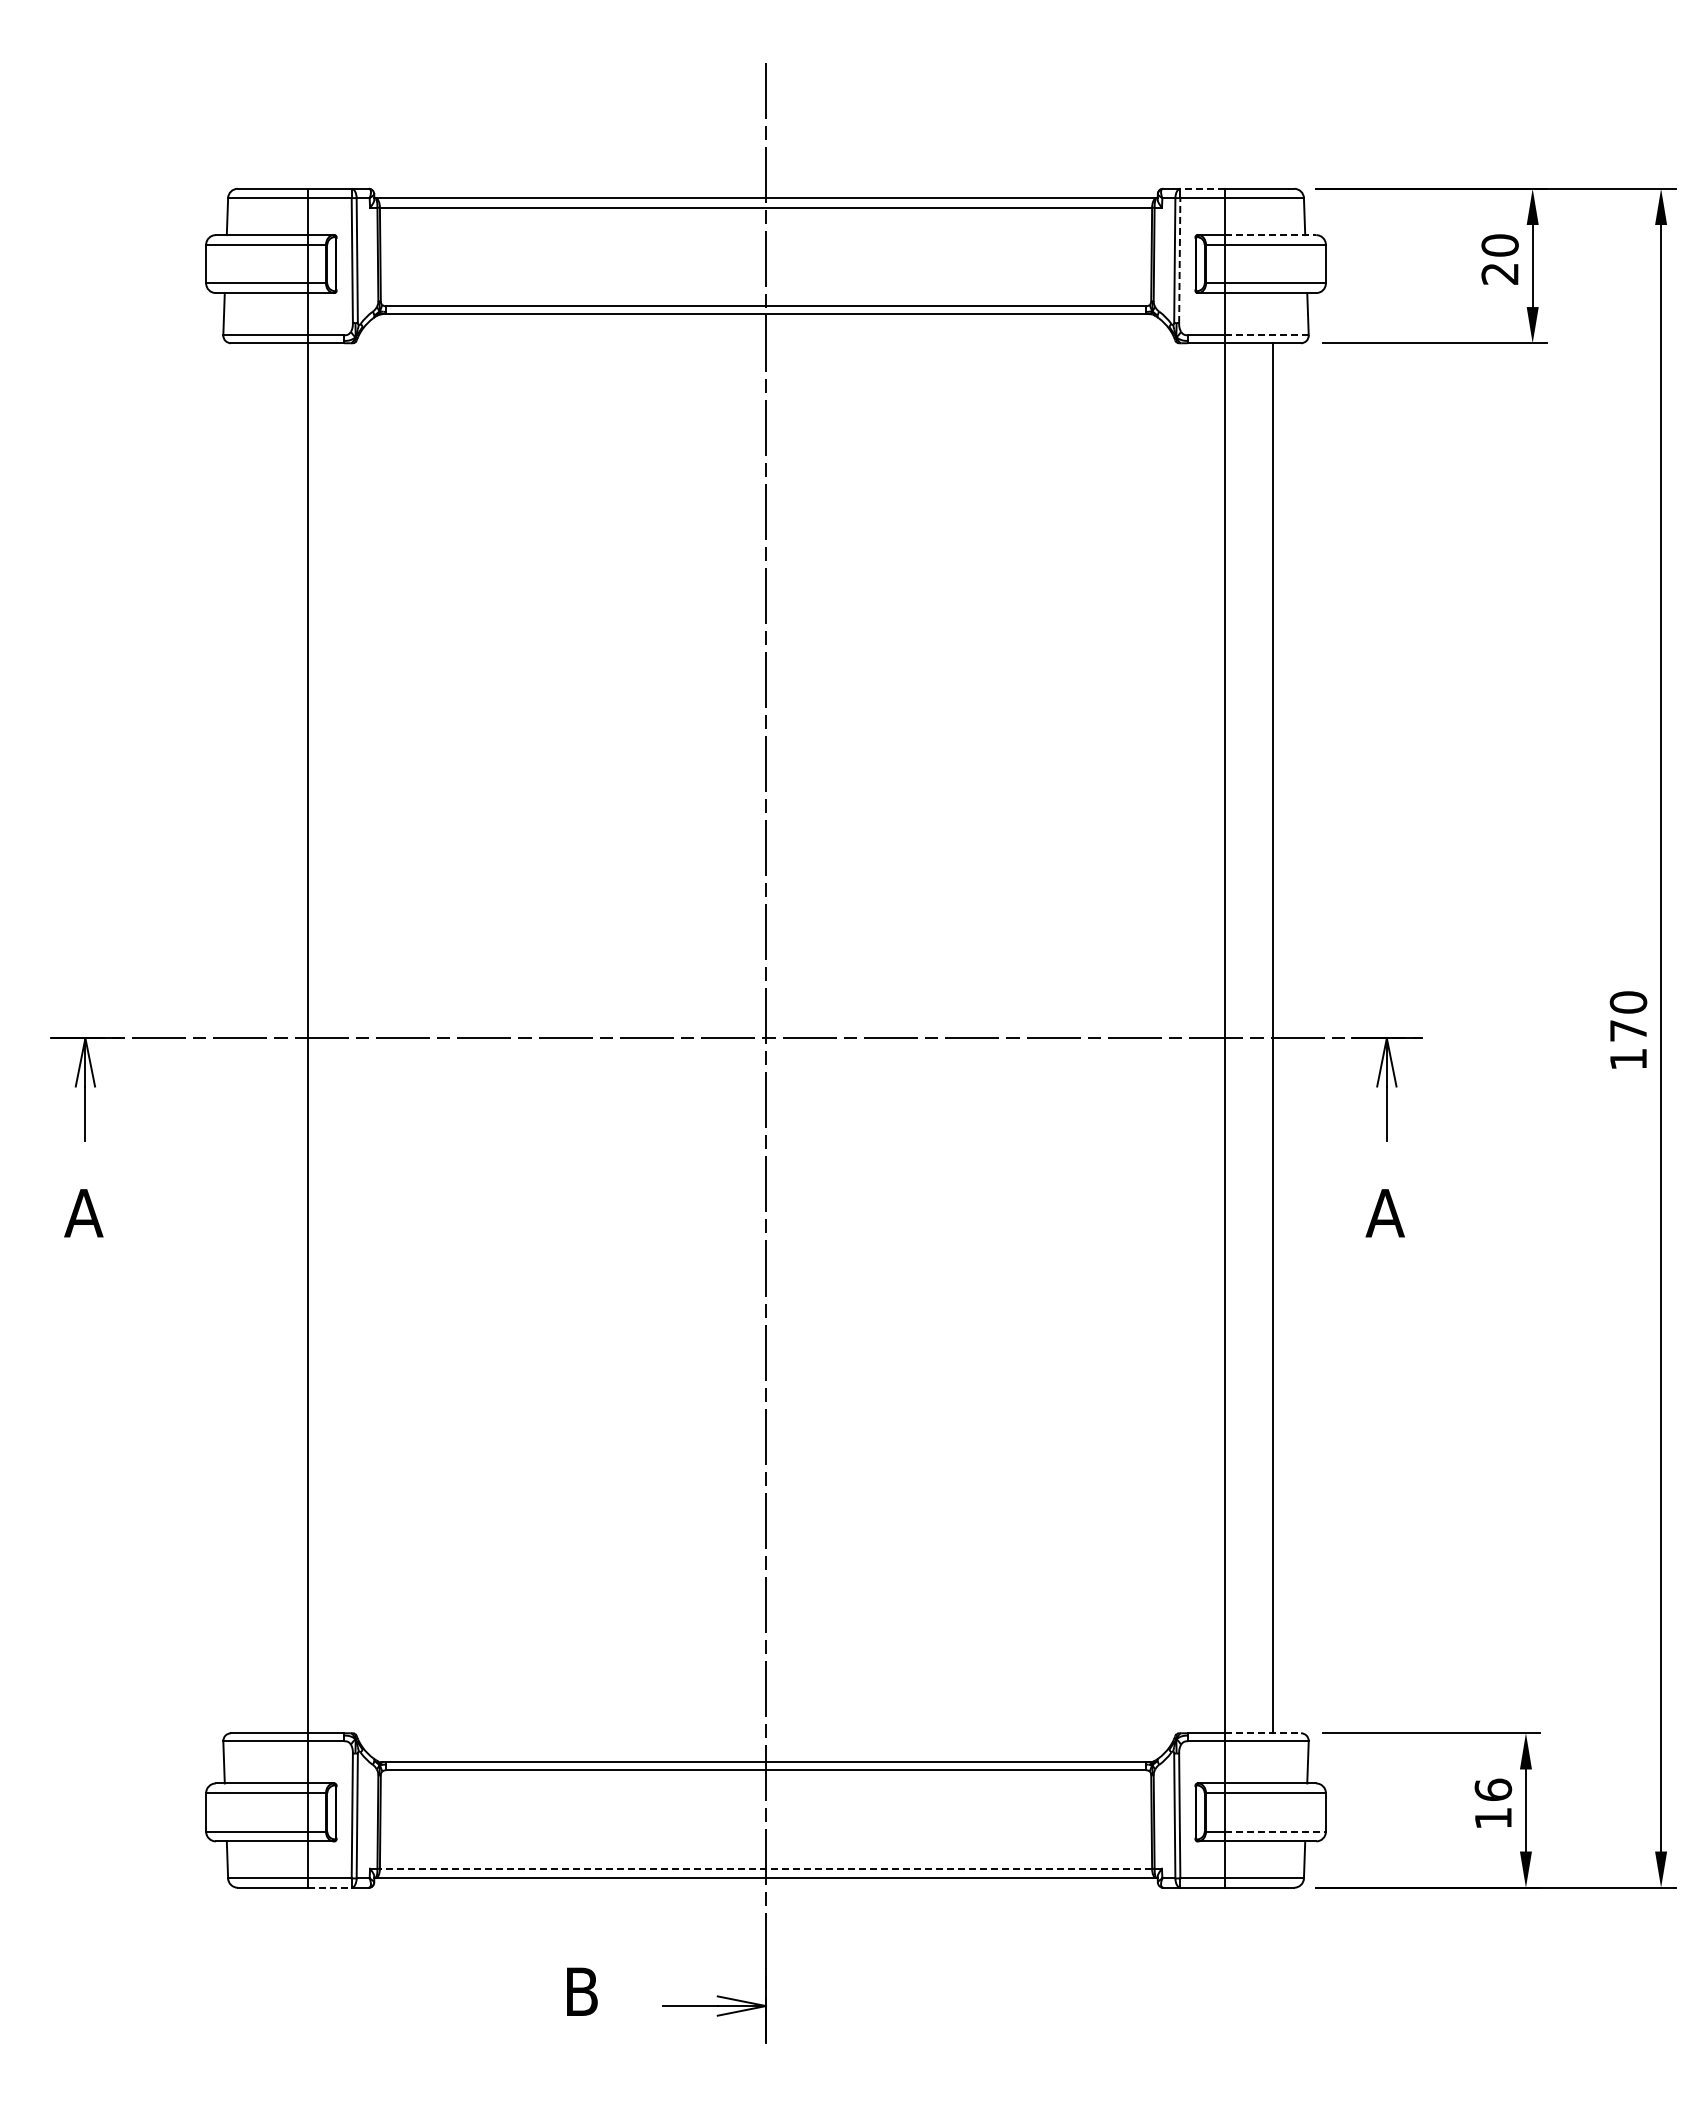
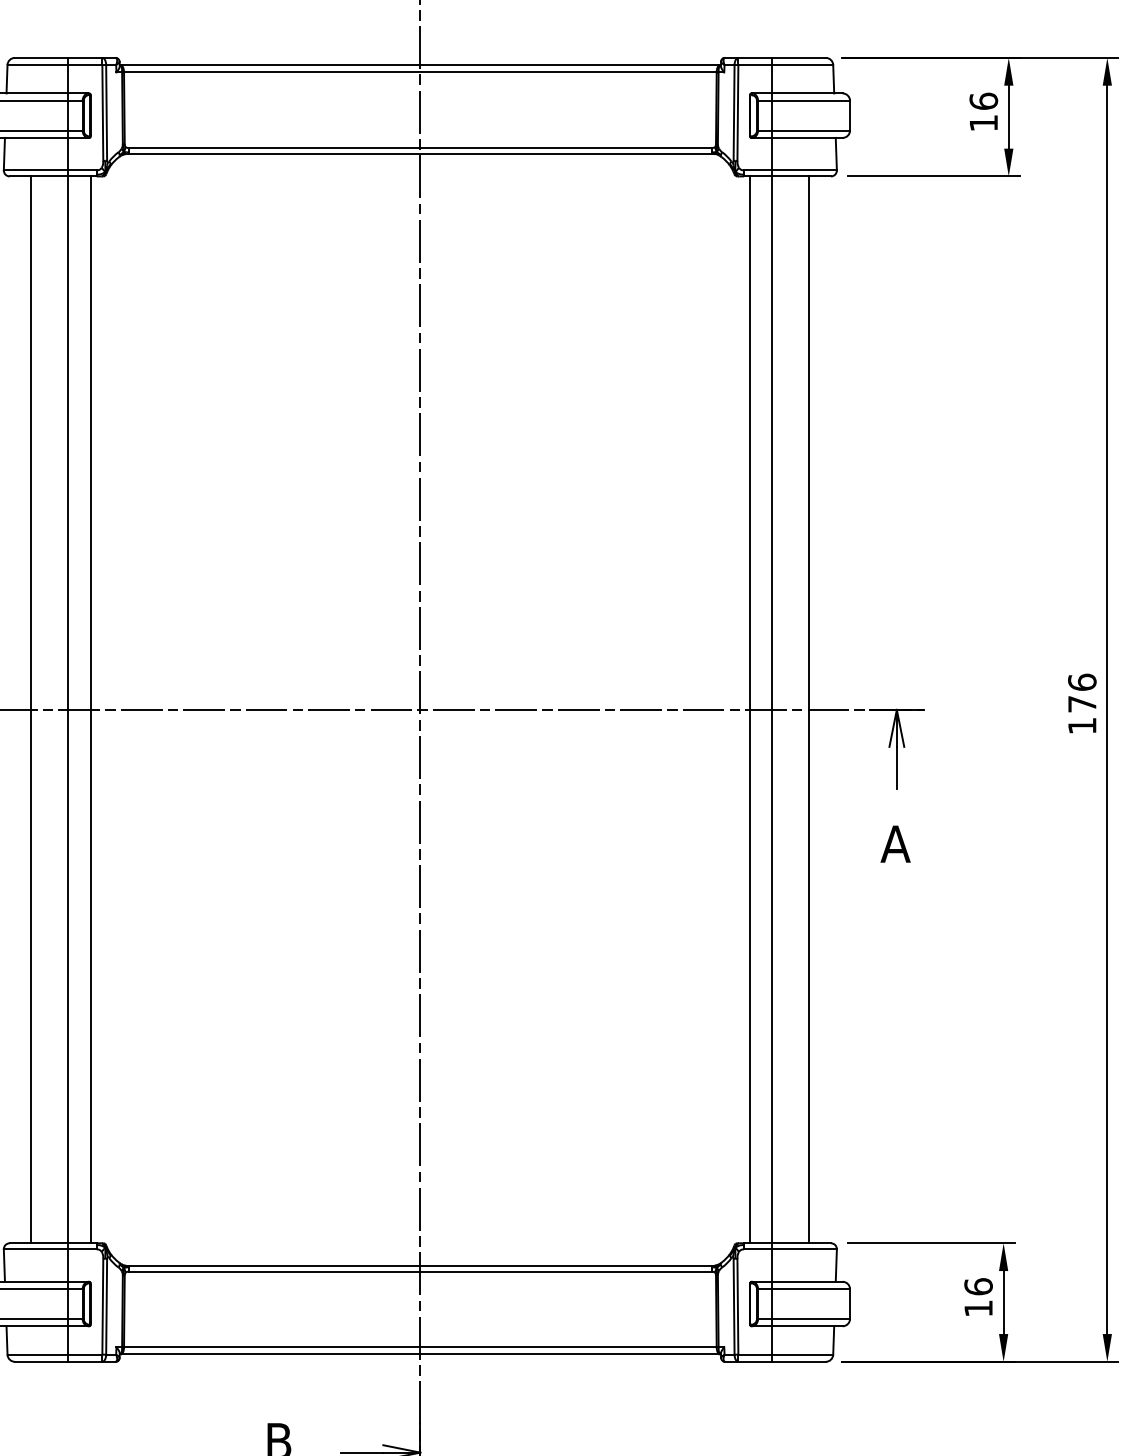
line: (1201, 188) -> (754, 57), dashed -> solid
line: (1270, 235) -> (807, 93), dashed -> solid
text: (1499, 259) -> (983, 112), 20 -> 16
line: (1179, 260) -> (737, 112), dashed -> solid
line: (1267, 335) -> (805, 170), dashed -> solid
text: (1628, 1002) -> (1082, 682), 170 -> 176
line: (259, 1038) -> (31, 710), added
line: (336, 1038) -> (90, 710), added
line: (1195, 1038) -> (749, 710), added
line: (1263, 1733) -> (802, 1243), dashed -> solid
line: (1275, 1831) -> (811, 1318), dashed -> solid
line: (765, 1868) -> (419, 1347), dashed -> solid
line: (330, 1887) -> (86, 1361), dashed -> solid

